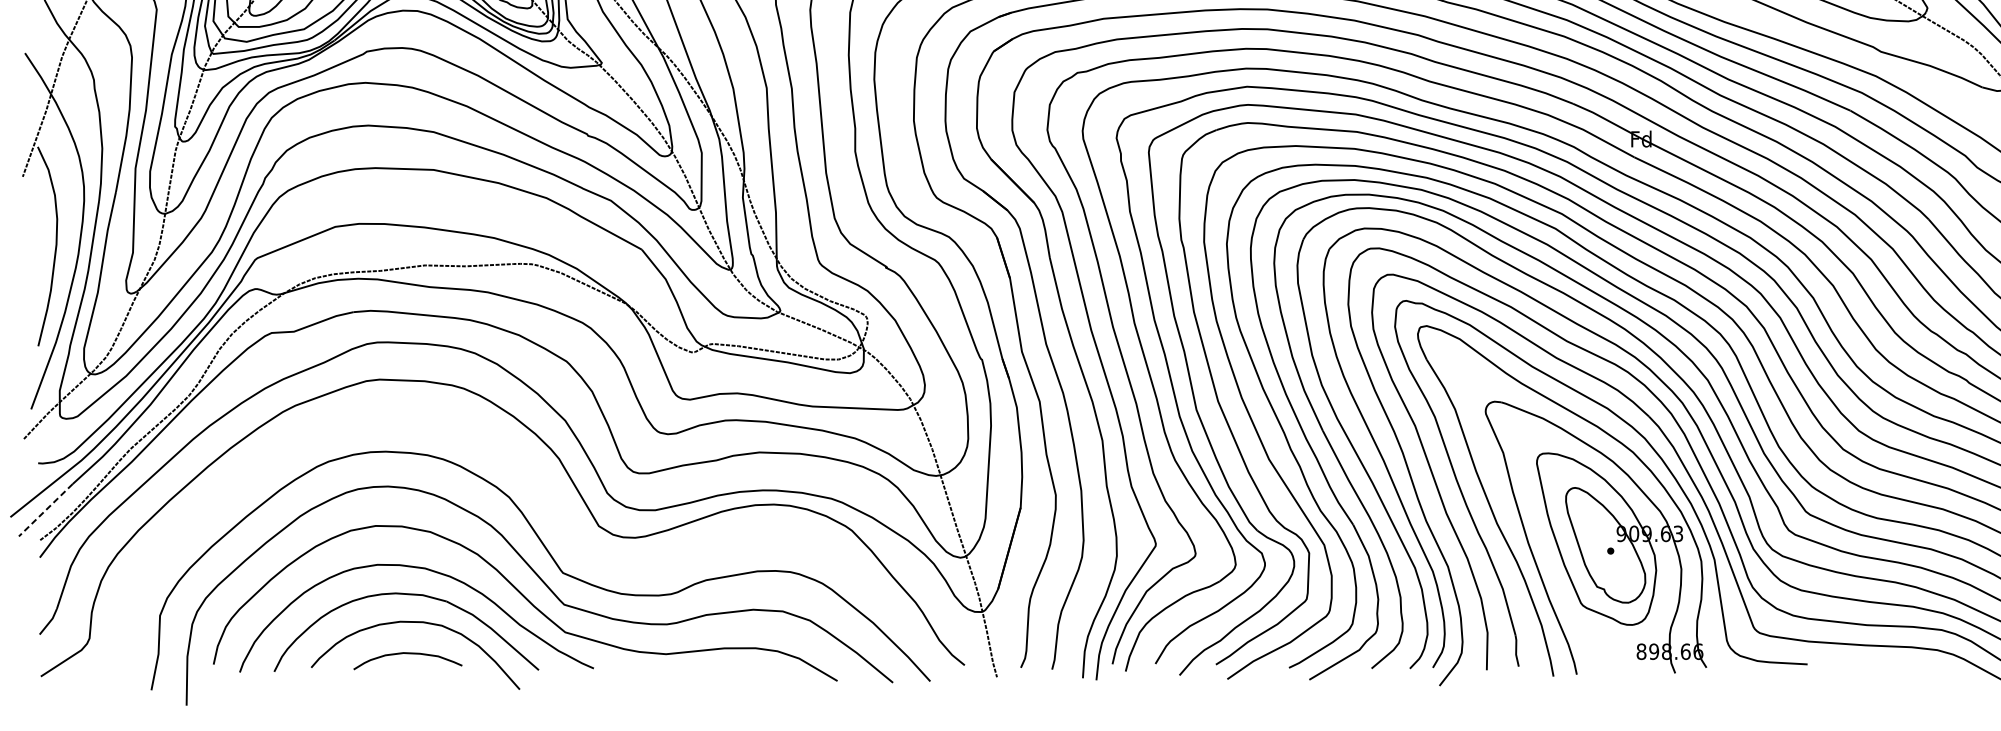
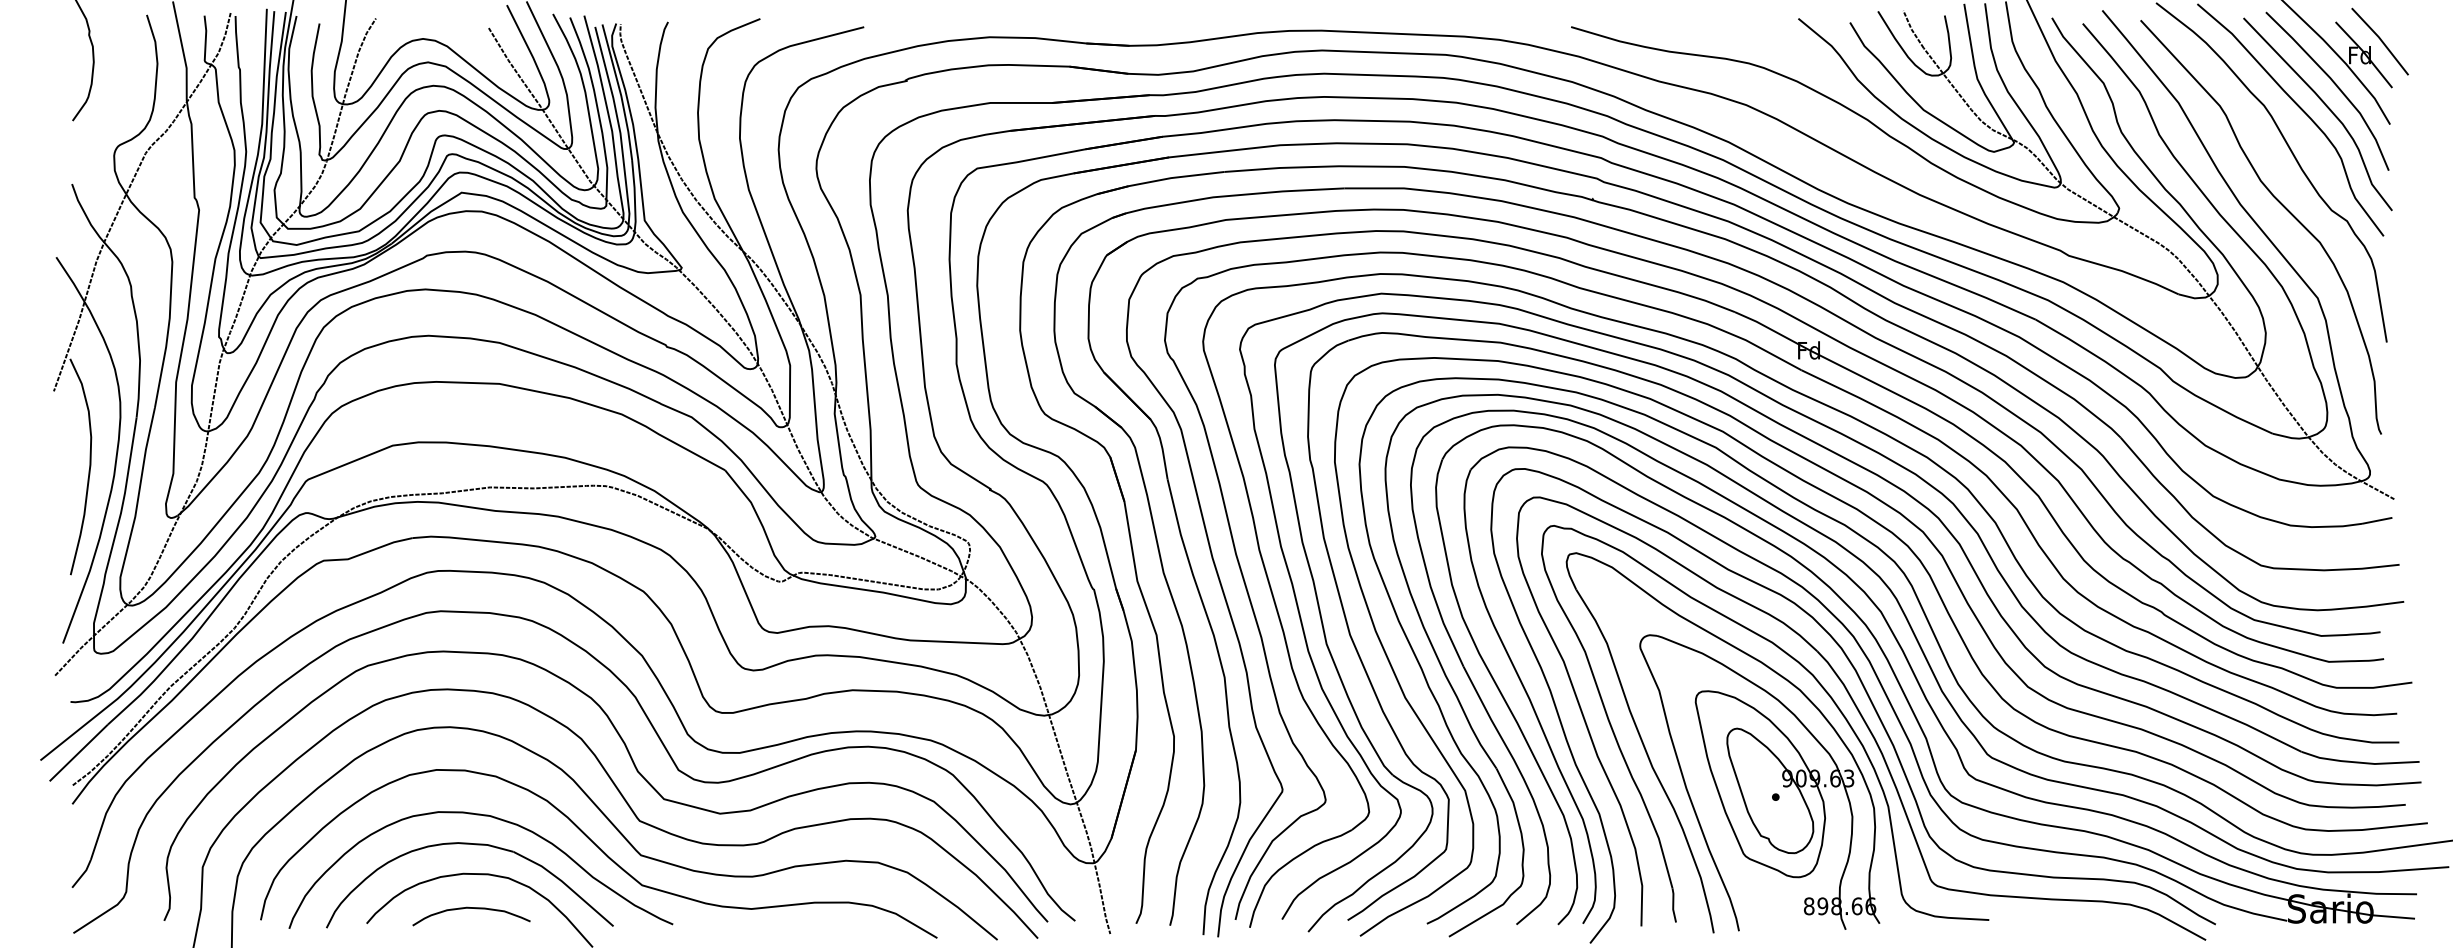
line: (45, 509) -> (78, 752), dashed -> solid
curve: (560, 527) -> (636, 771), added

